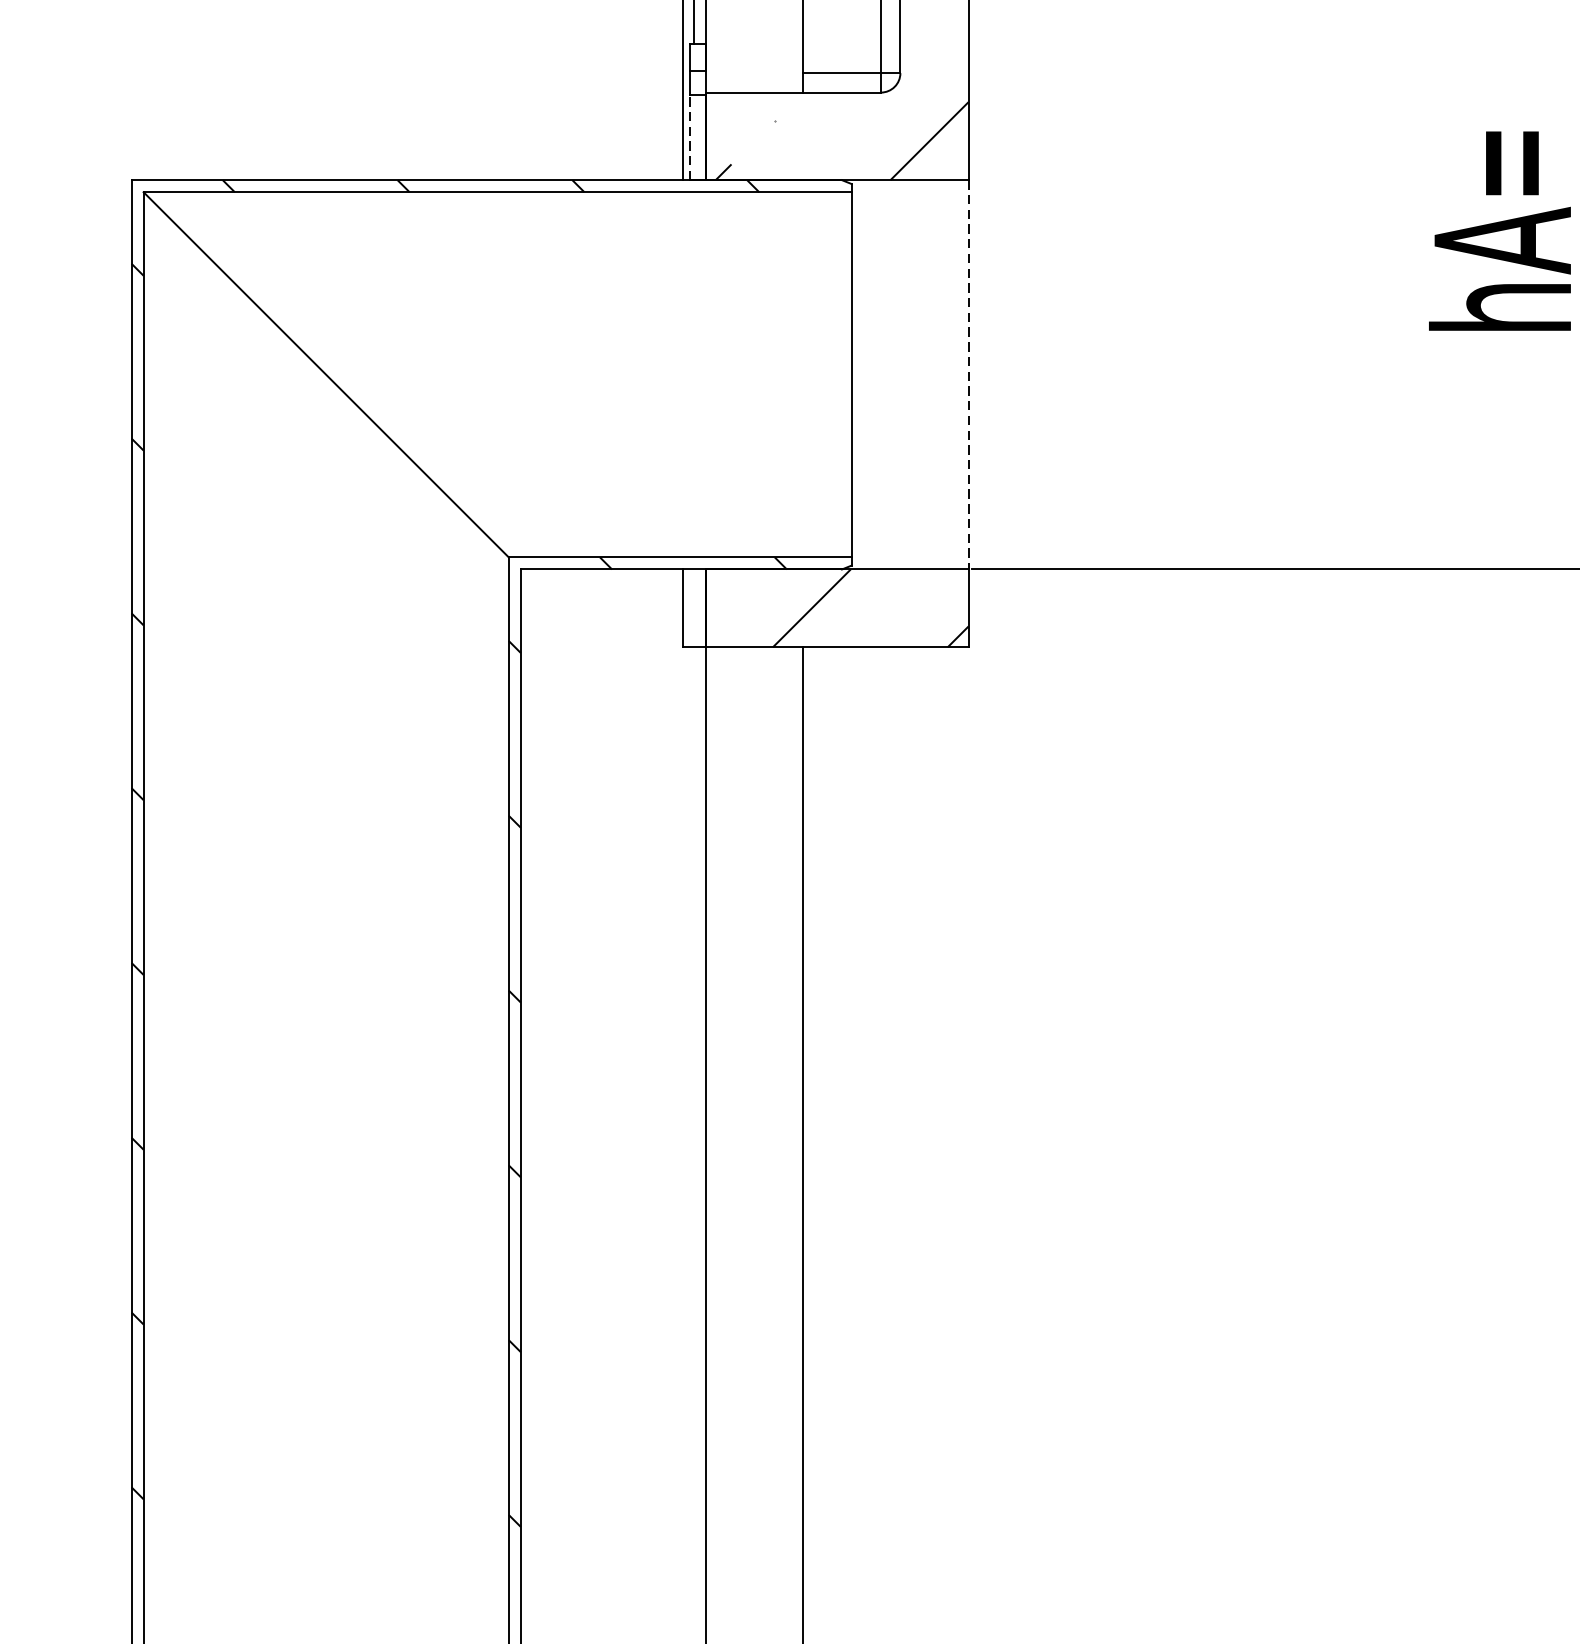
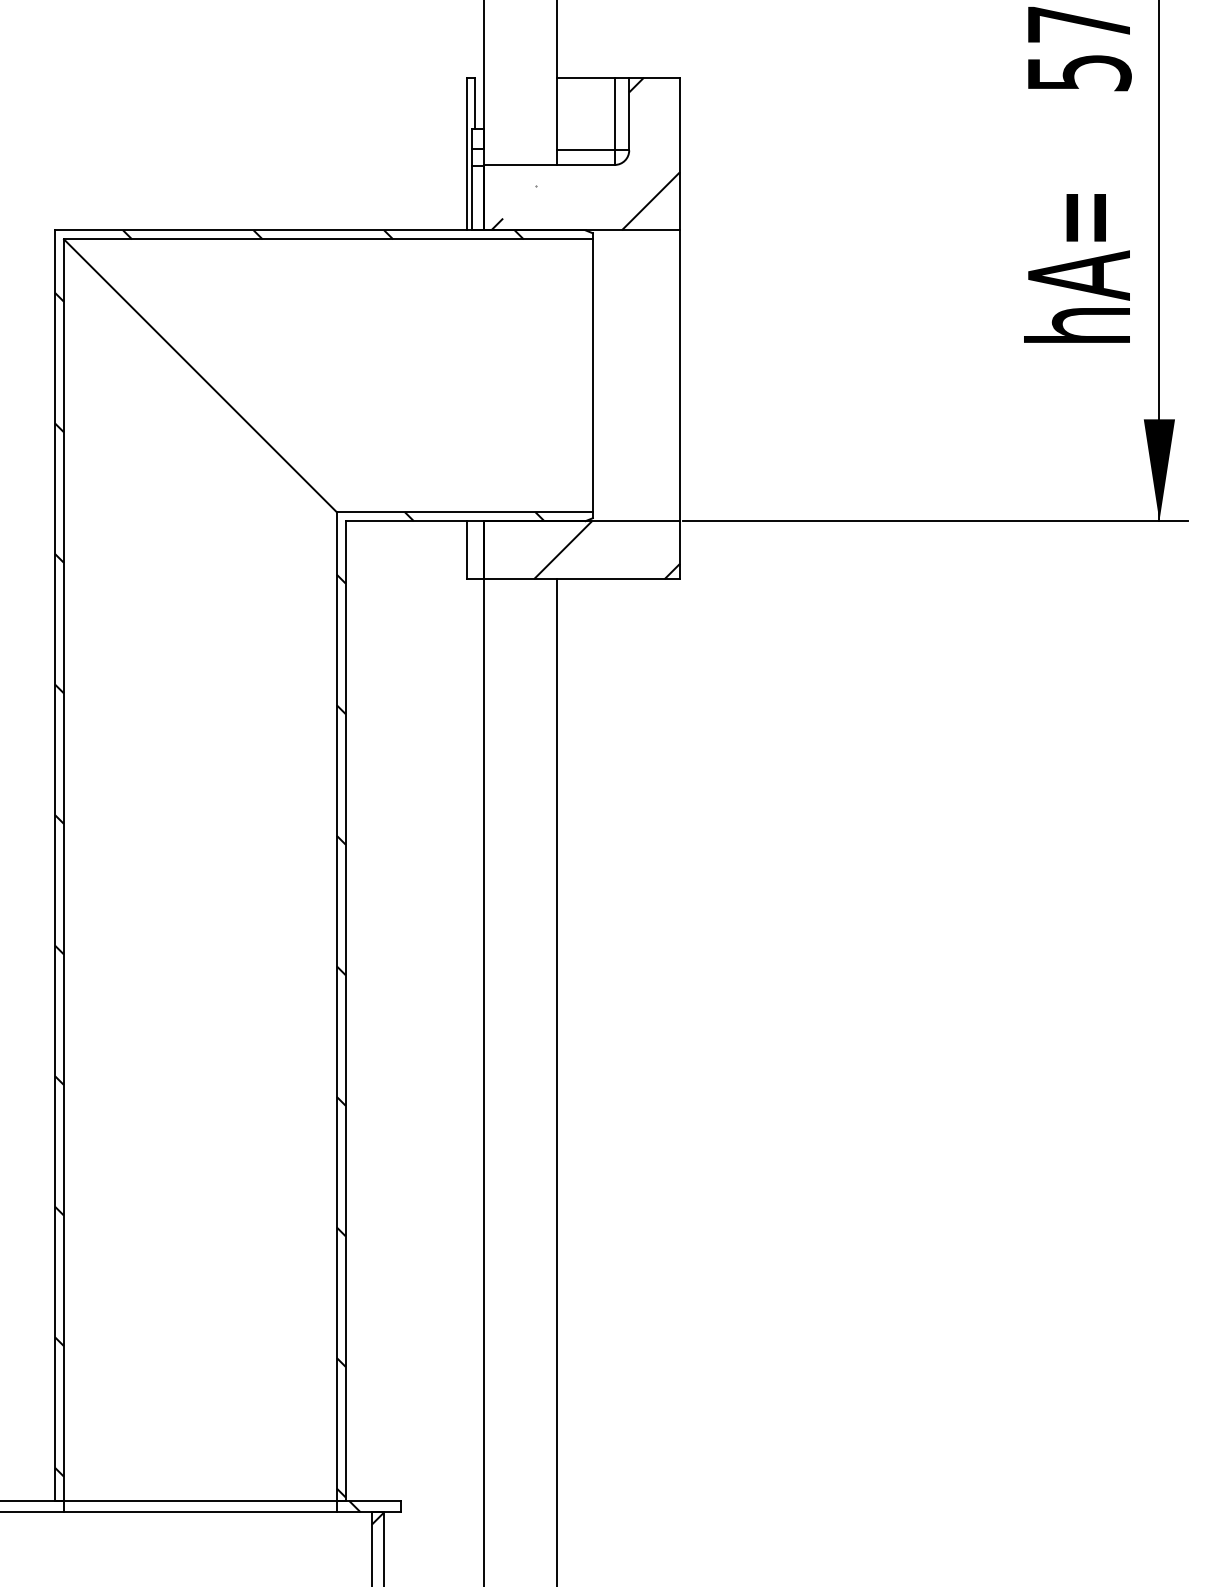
line: (690, 137) -> (472, 198), dashed -> solid
line: (969, 375) -> (680, 376), dashed -> solid

